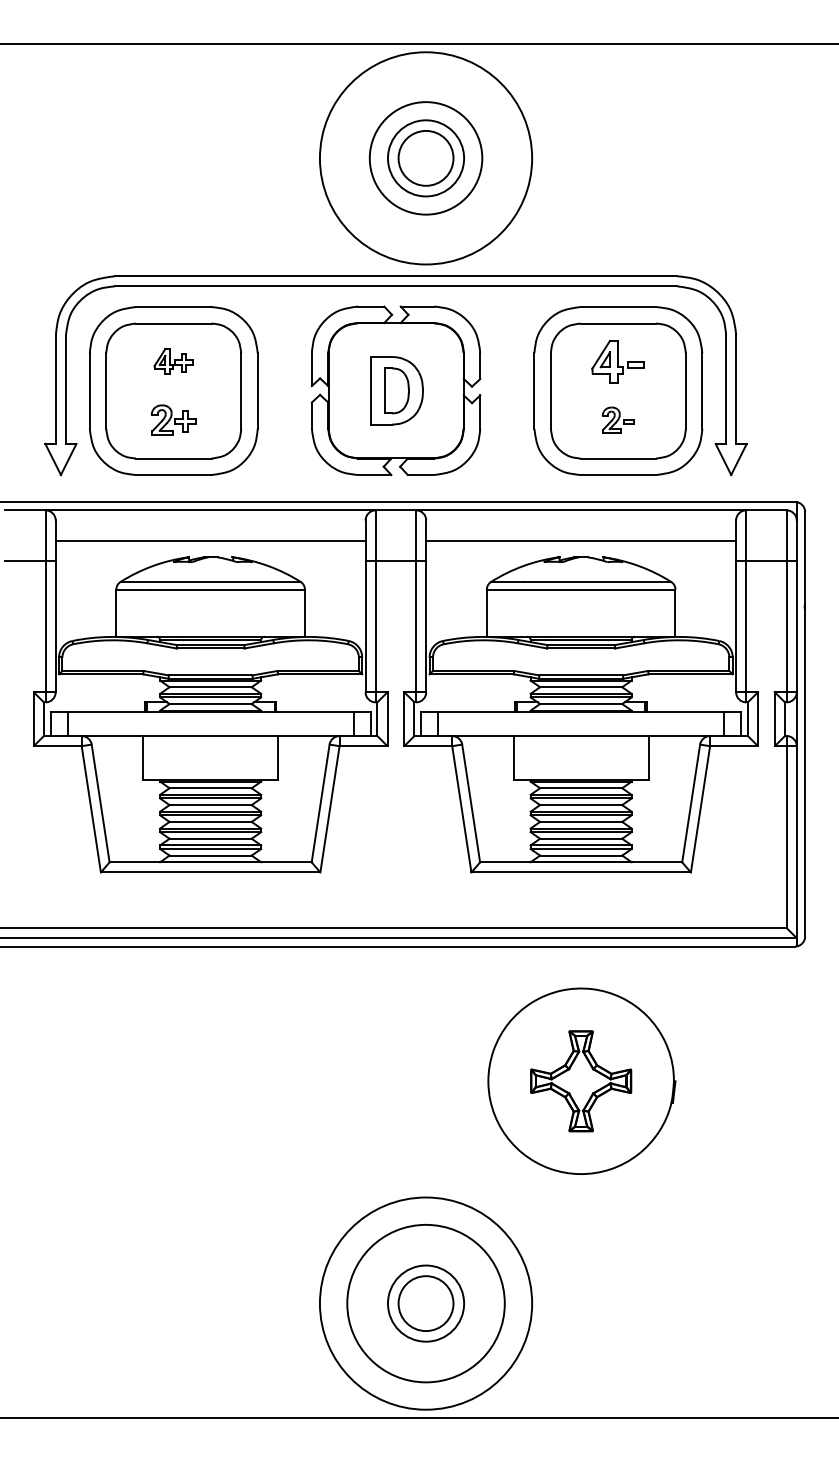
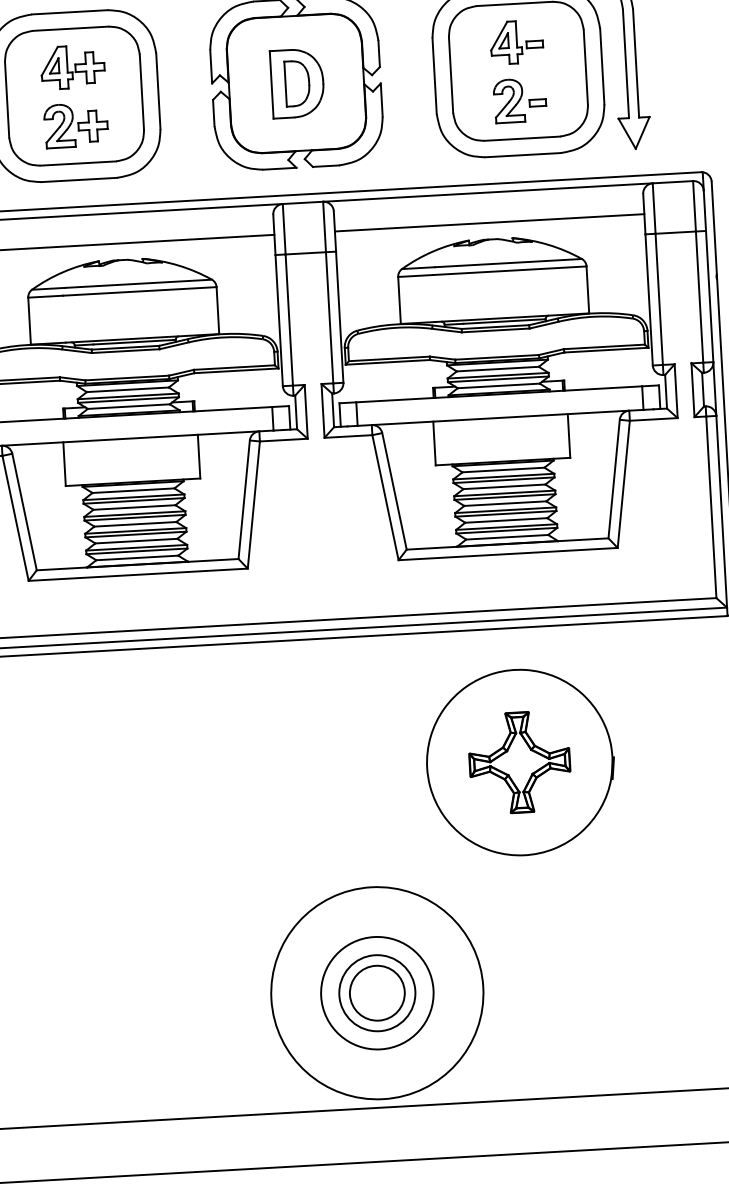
part: (173, 361) -> (72, 66), size x1.67
part: (173, 420) -> (75, 125), size x1.43
part: (617, 420) -> (519, 100), size x1.67
circle: (425, 1303) -> (376, 993), size x0.71

